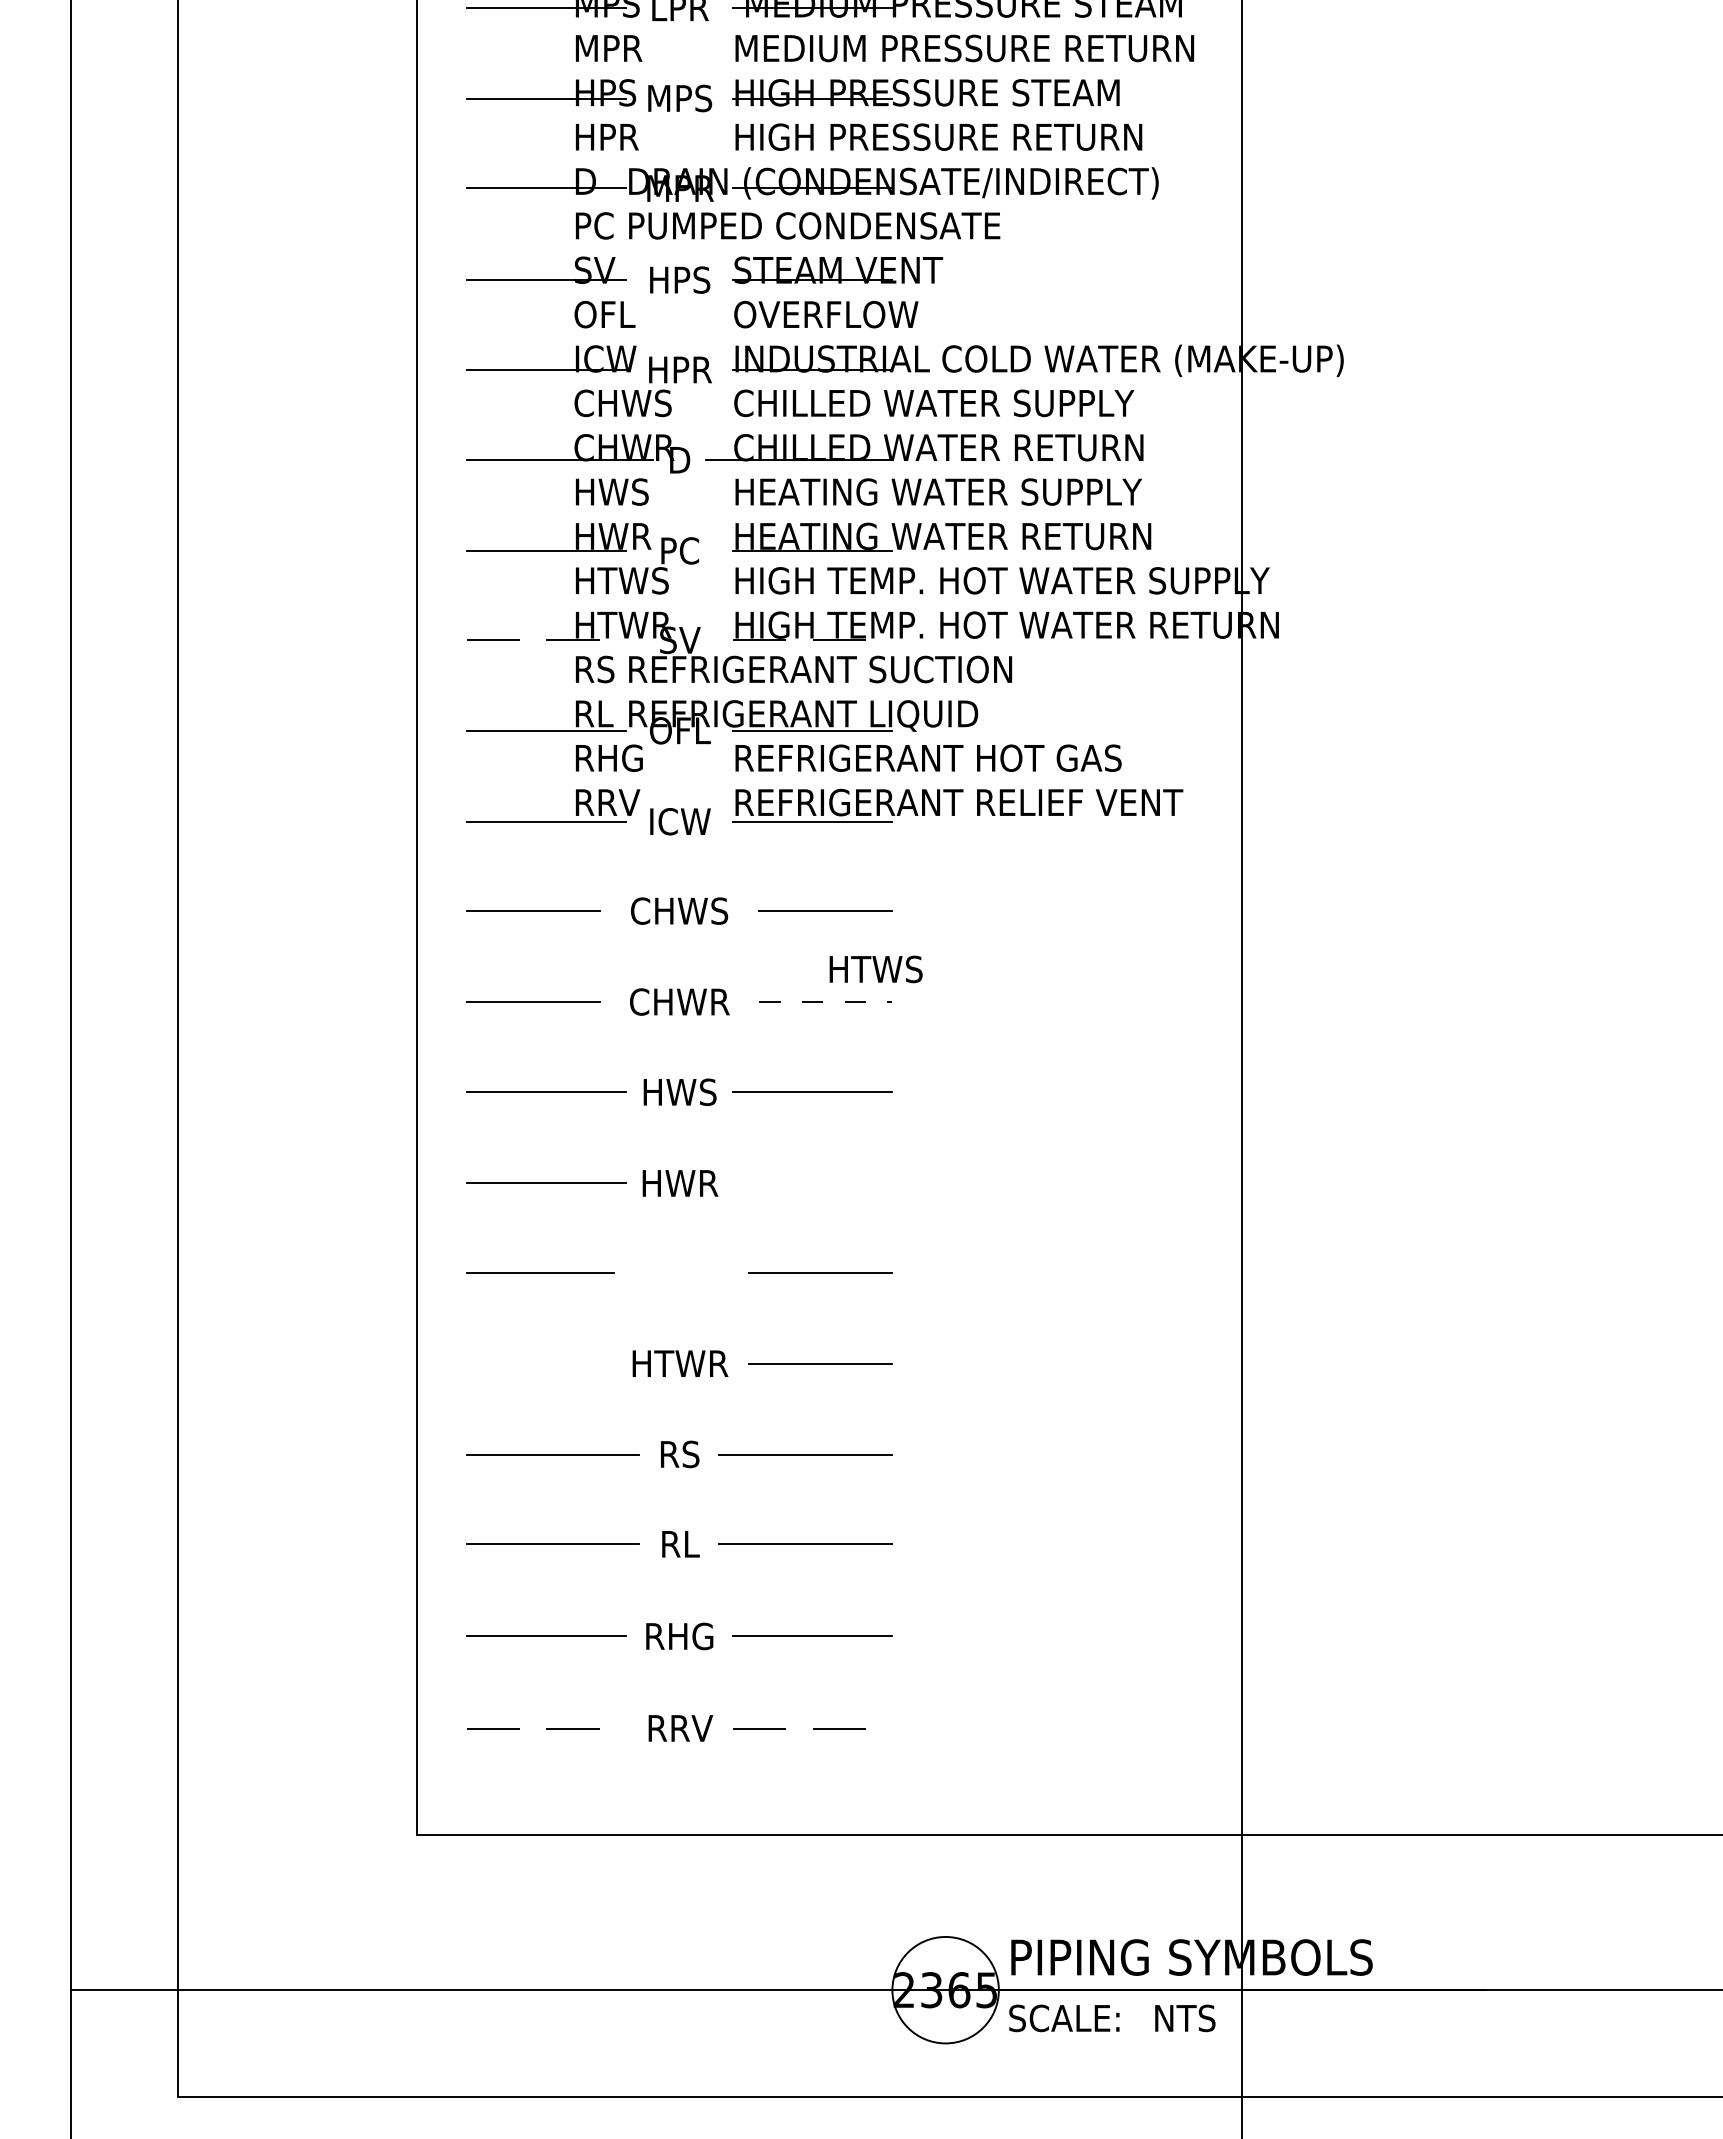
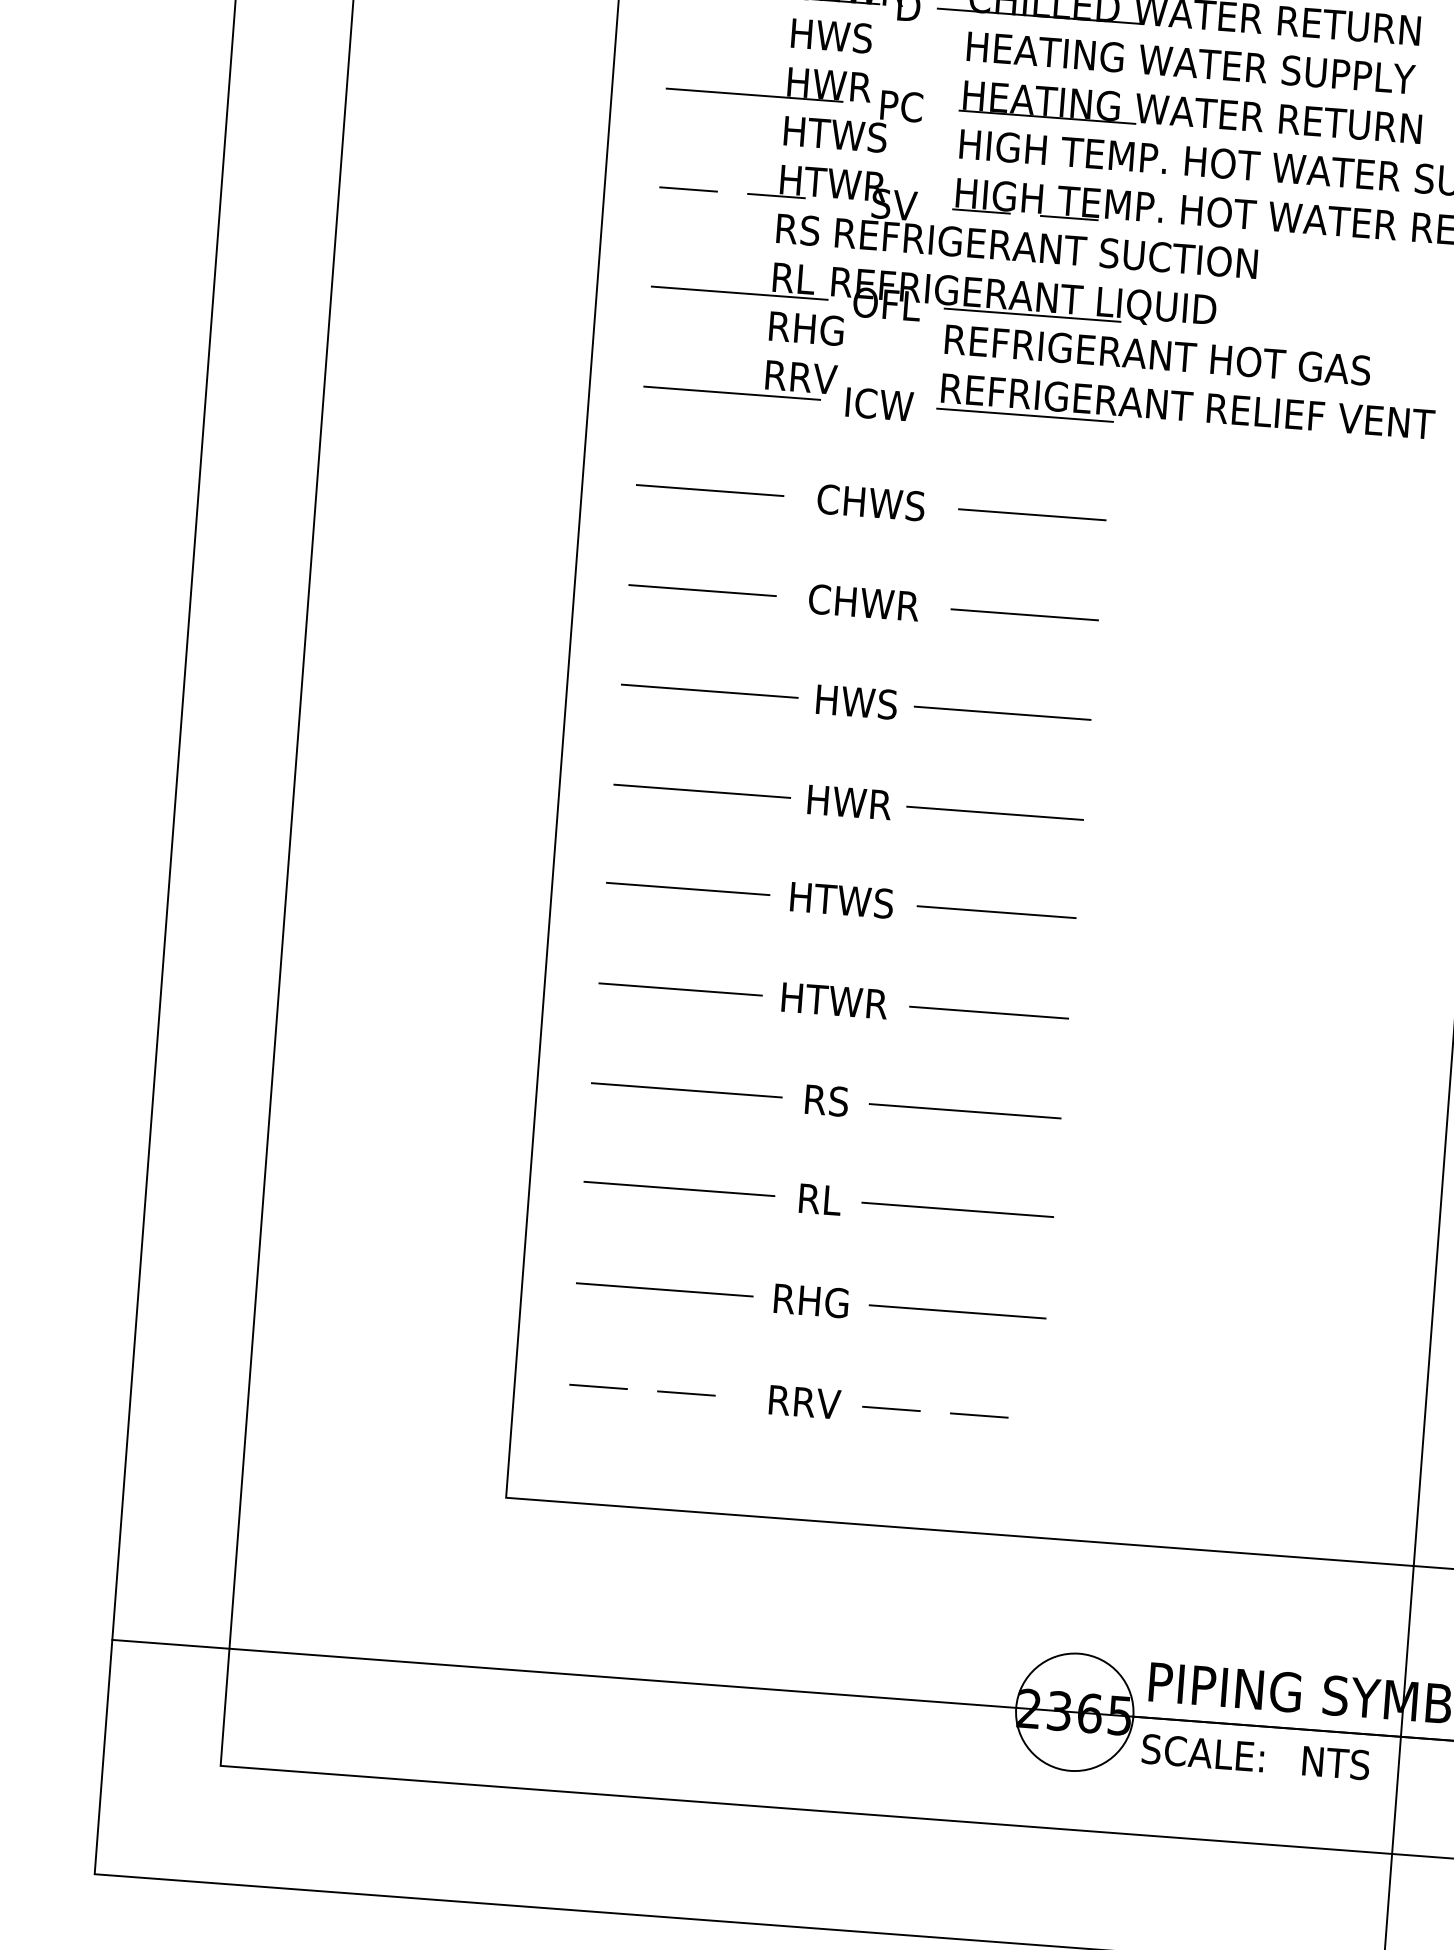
text: (875, 969) -> (841, 900), moved
line: (825, 1001) -> (1024, 614), dashed -> solid
line: (812, 1183) -> (995, 813), added
line: (540, 1363) -> (680, 989), added

